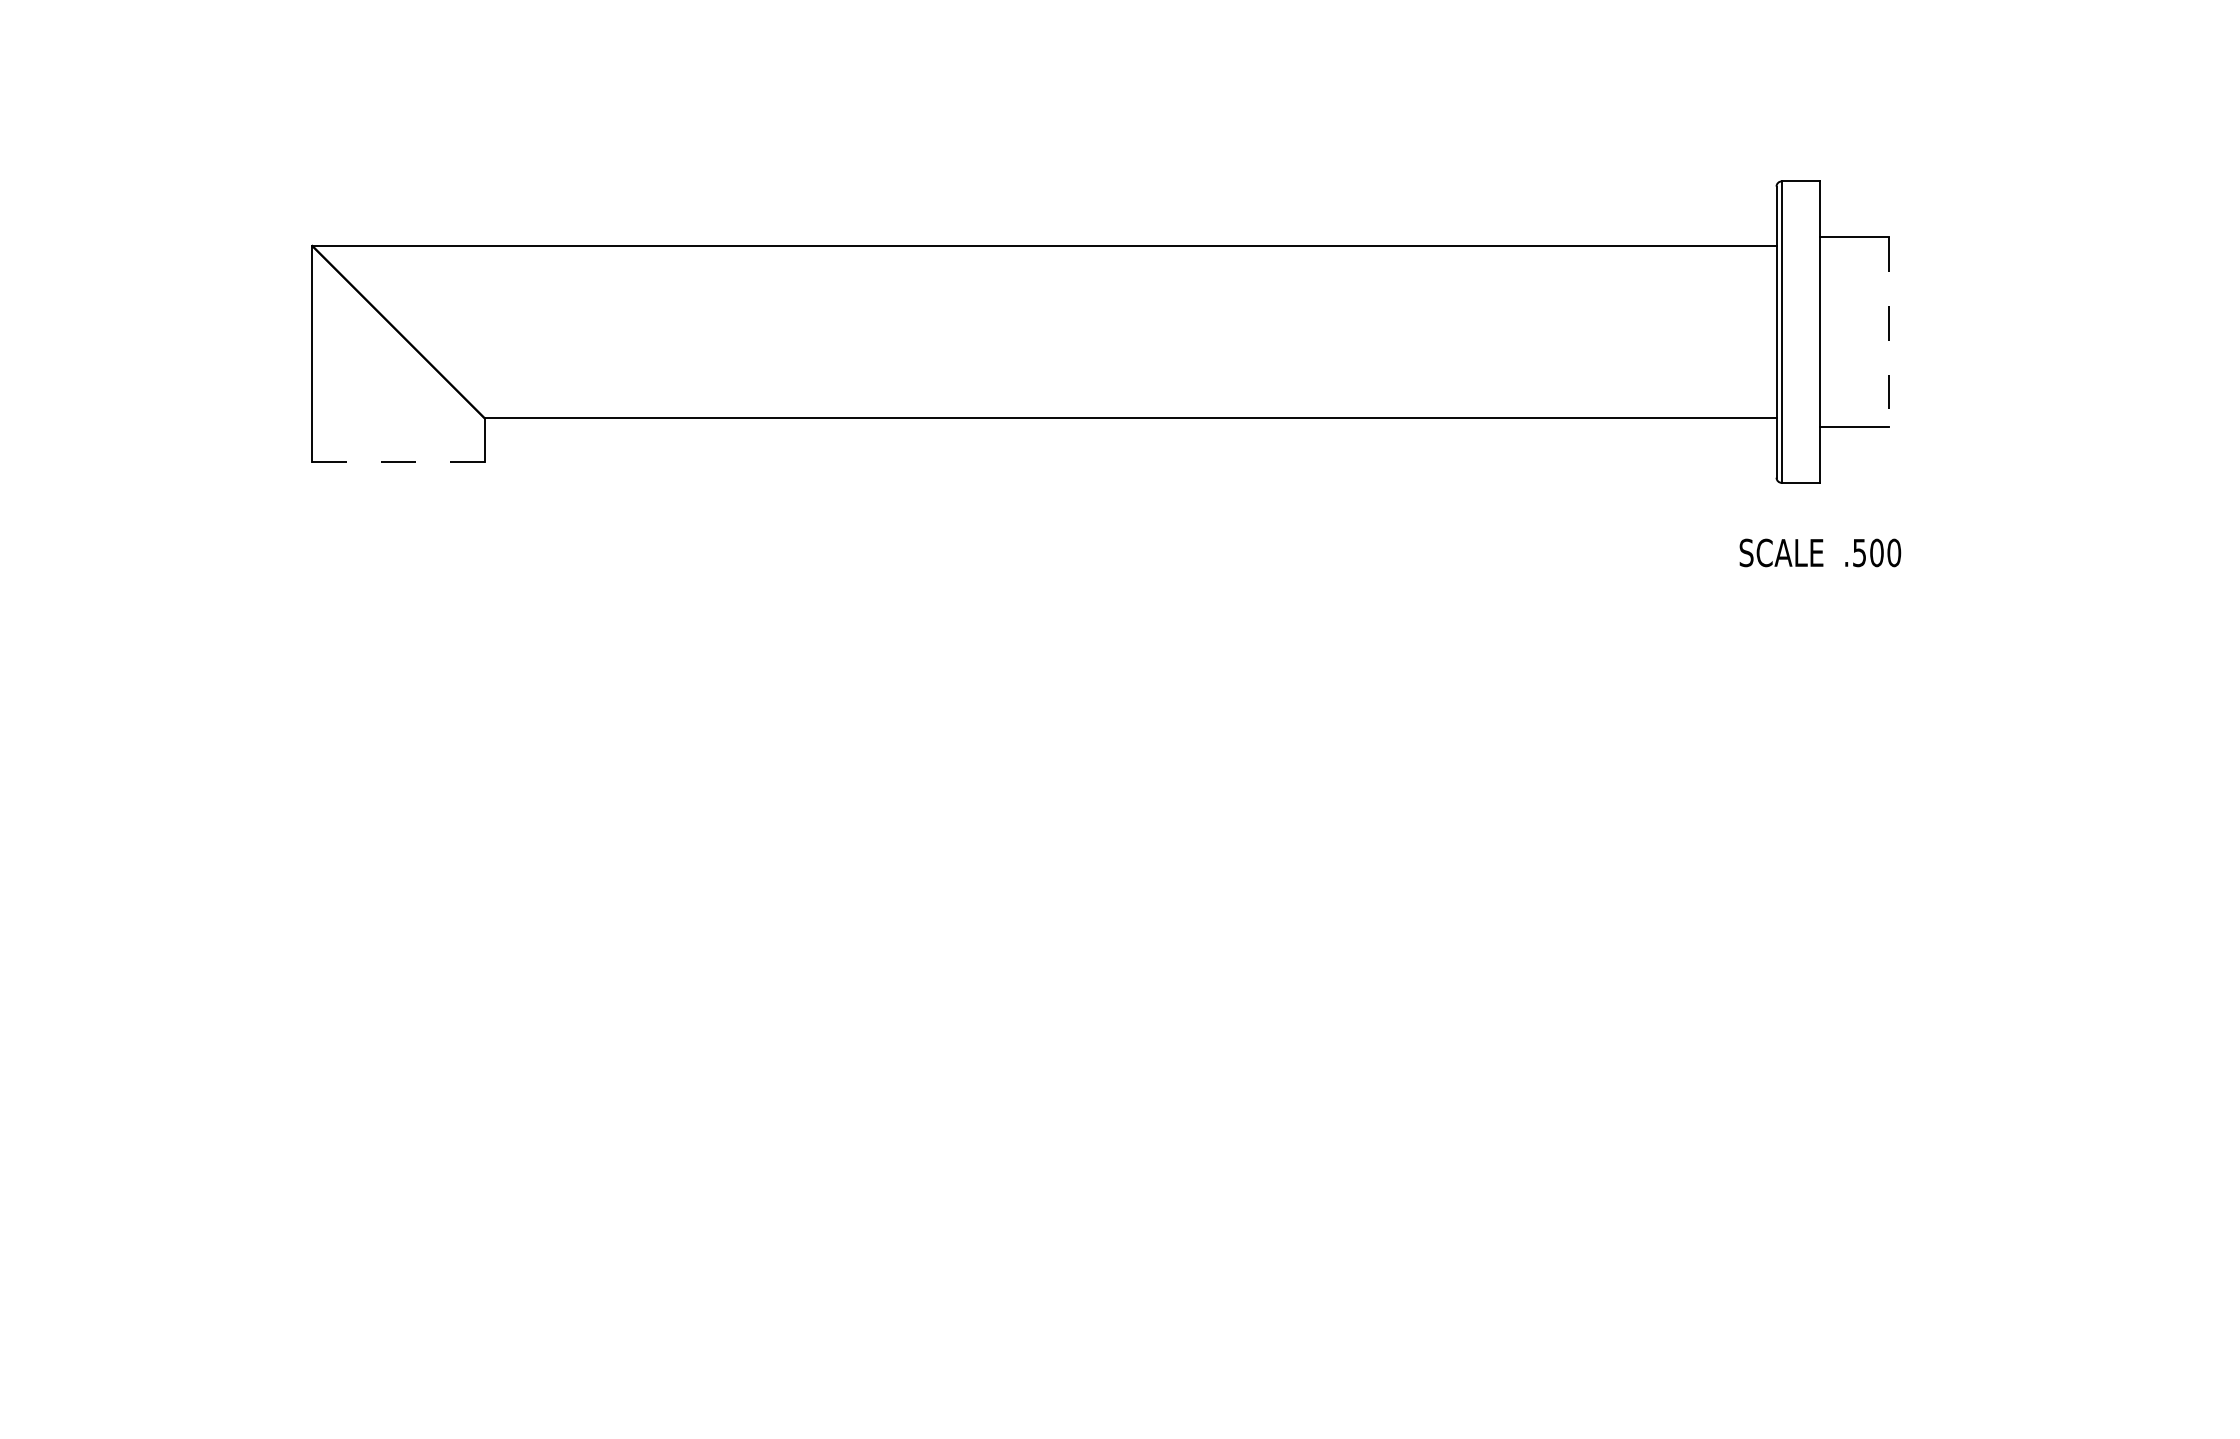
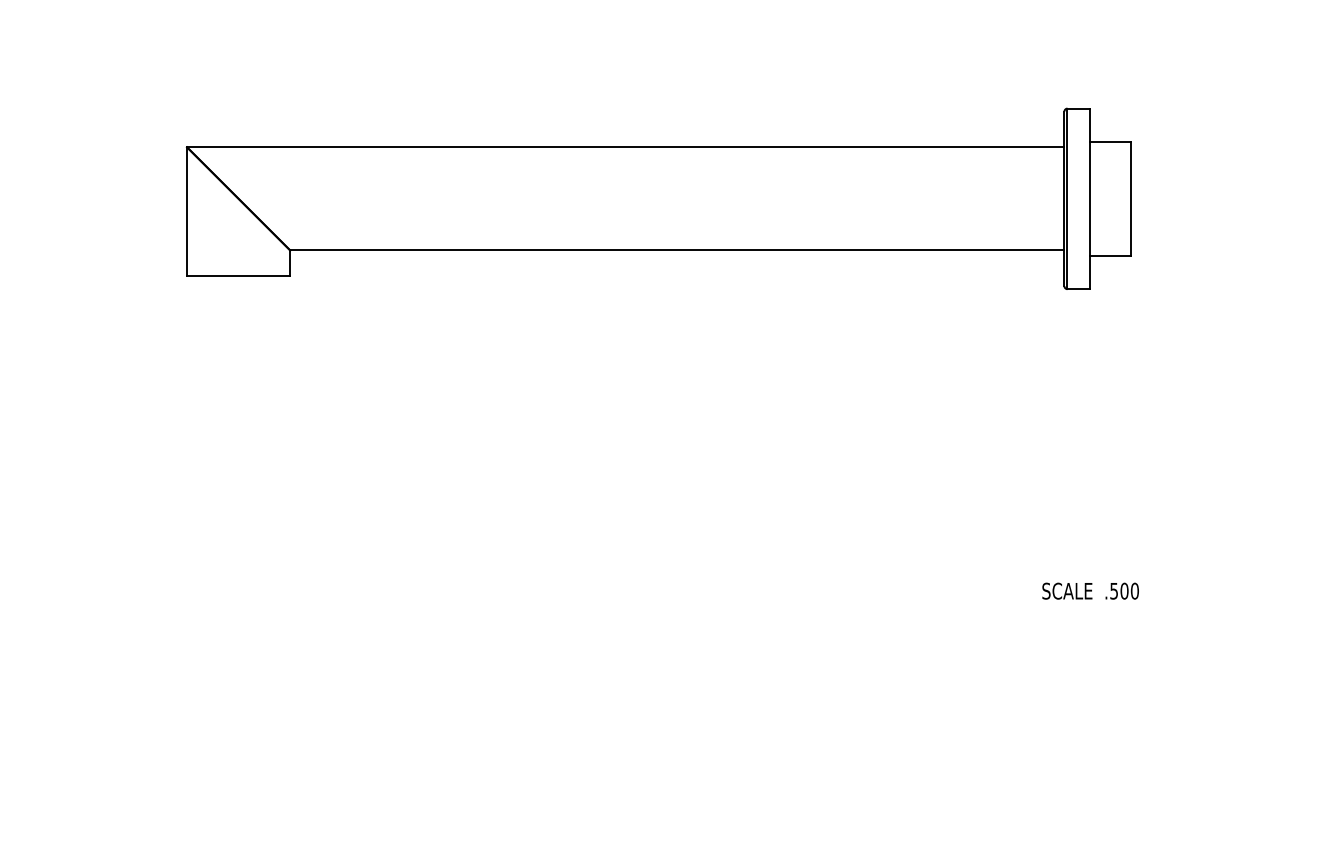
line: (1888, 331) -> (1131, 198), dashed -> solid
line: (398, 461) -> (238, 276), dashed -> solid
text: (1820, 551) -> (1090, 590), moved

